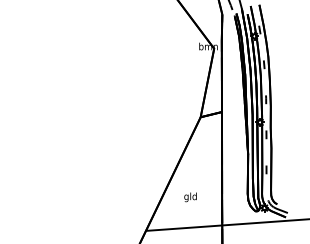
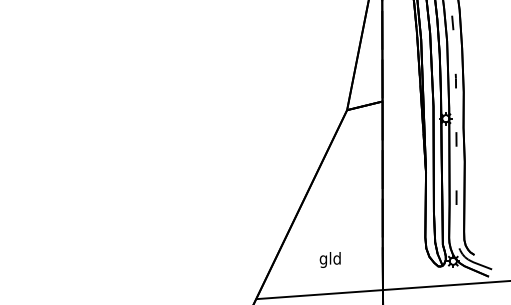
text: (190, 197) -> (330, 260), moved

